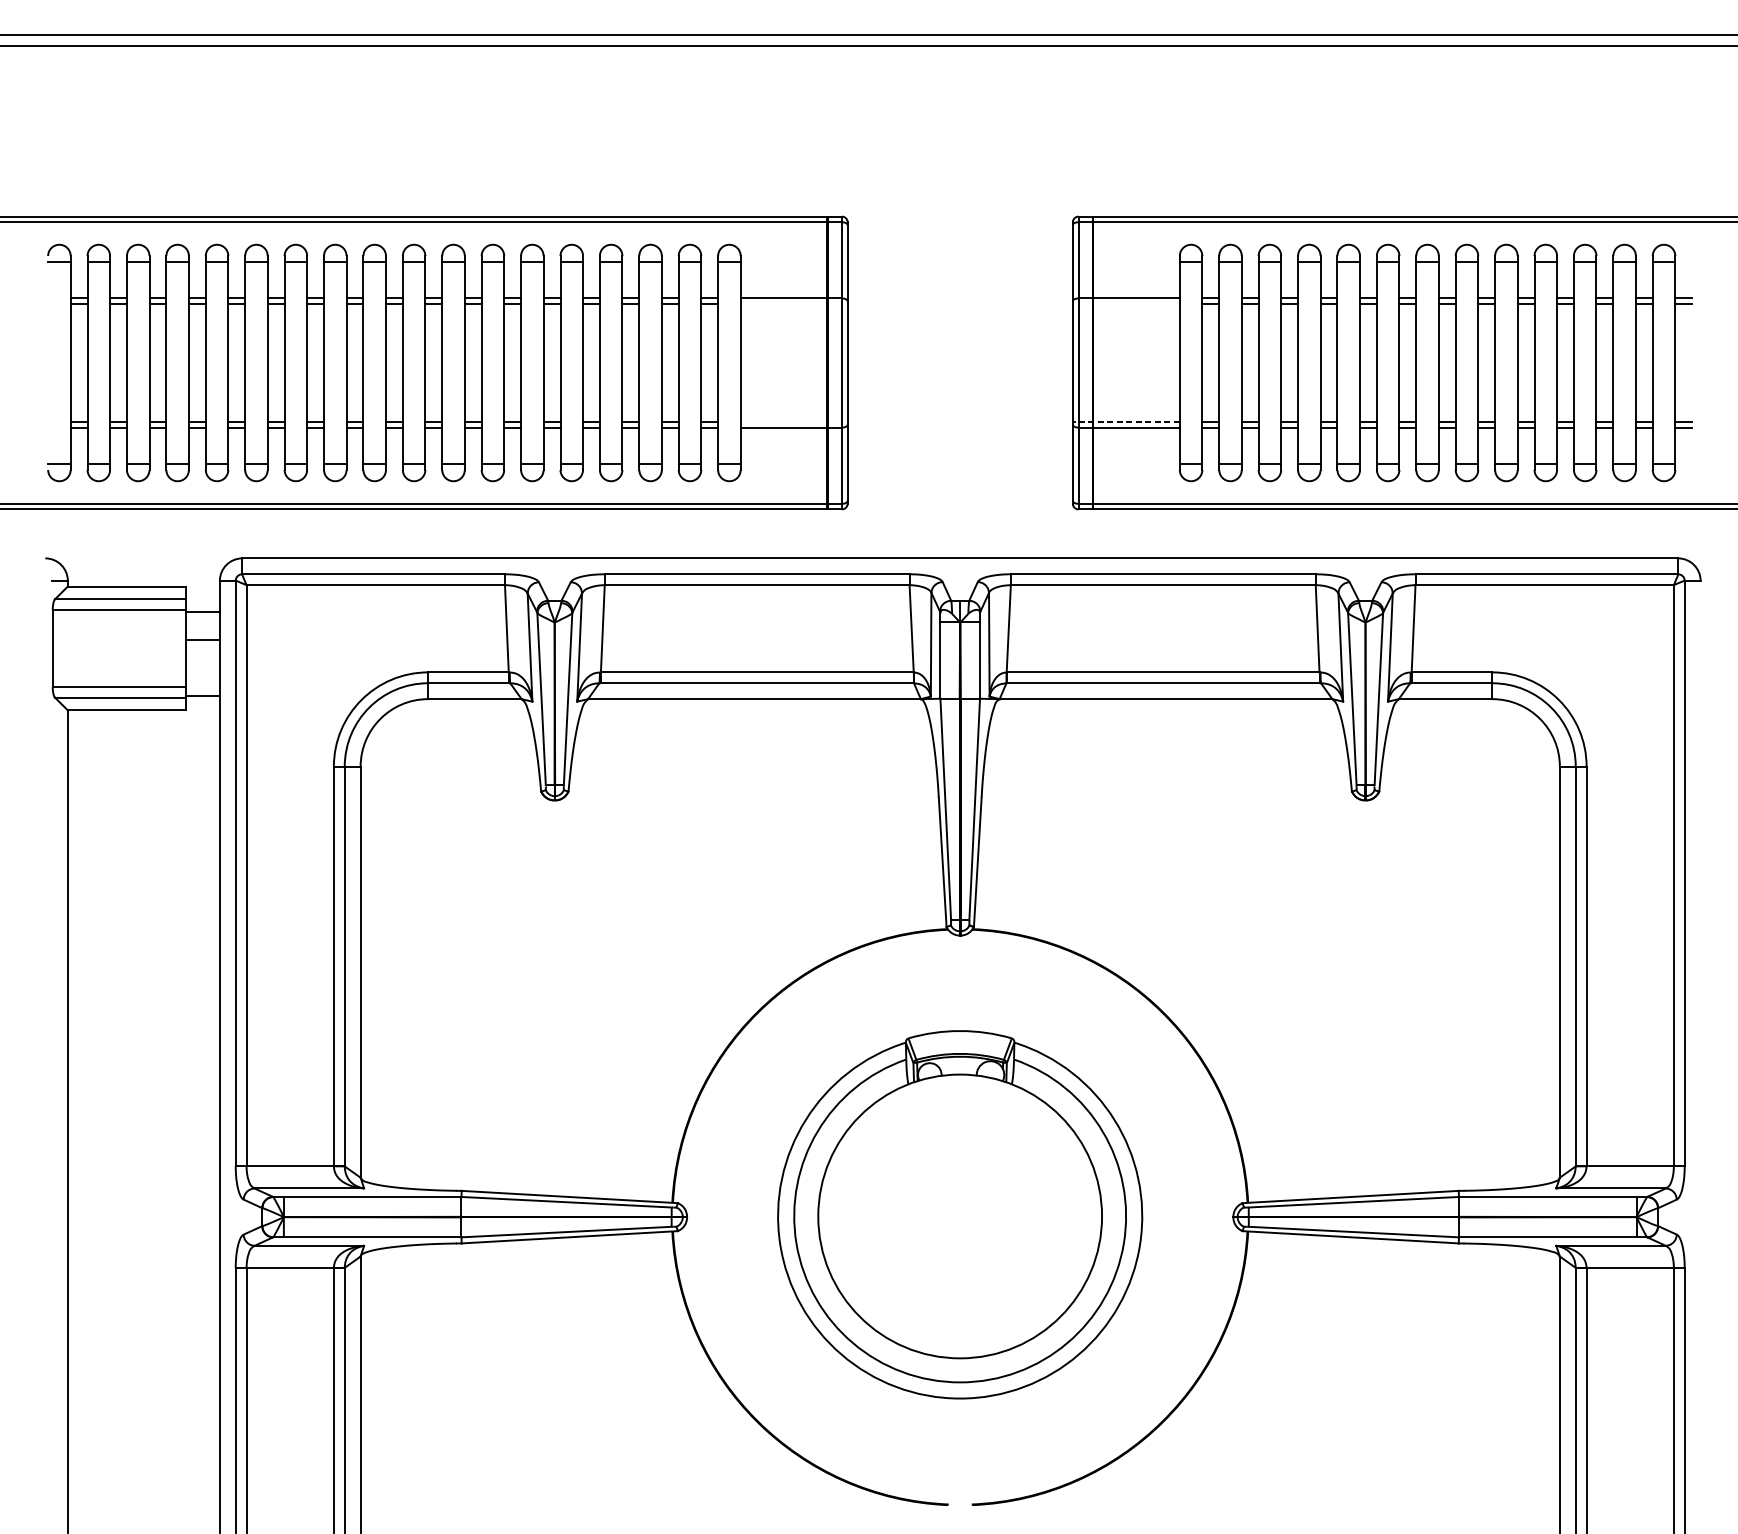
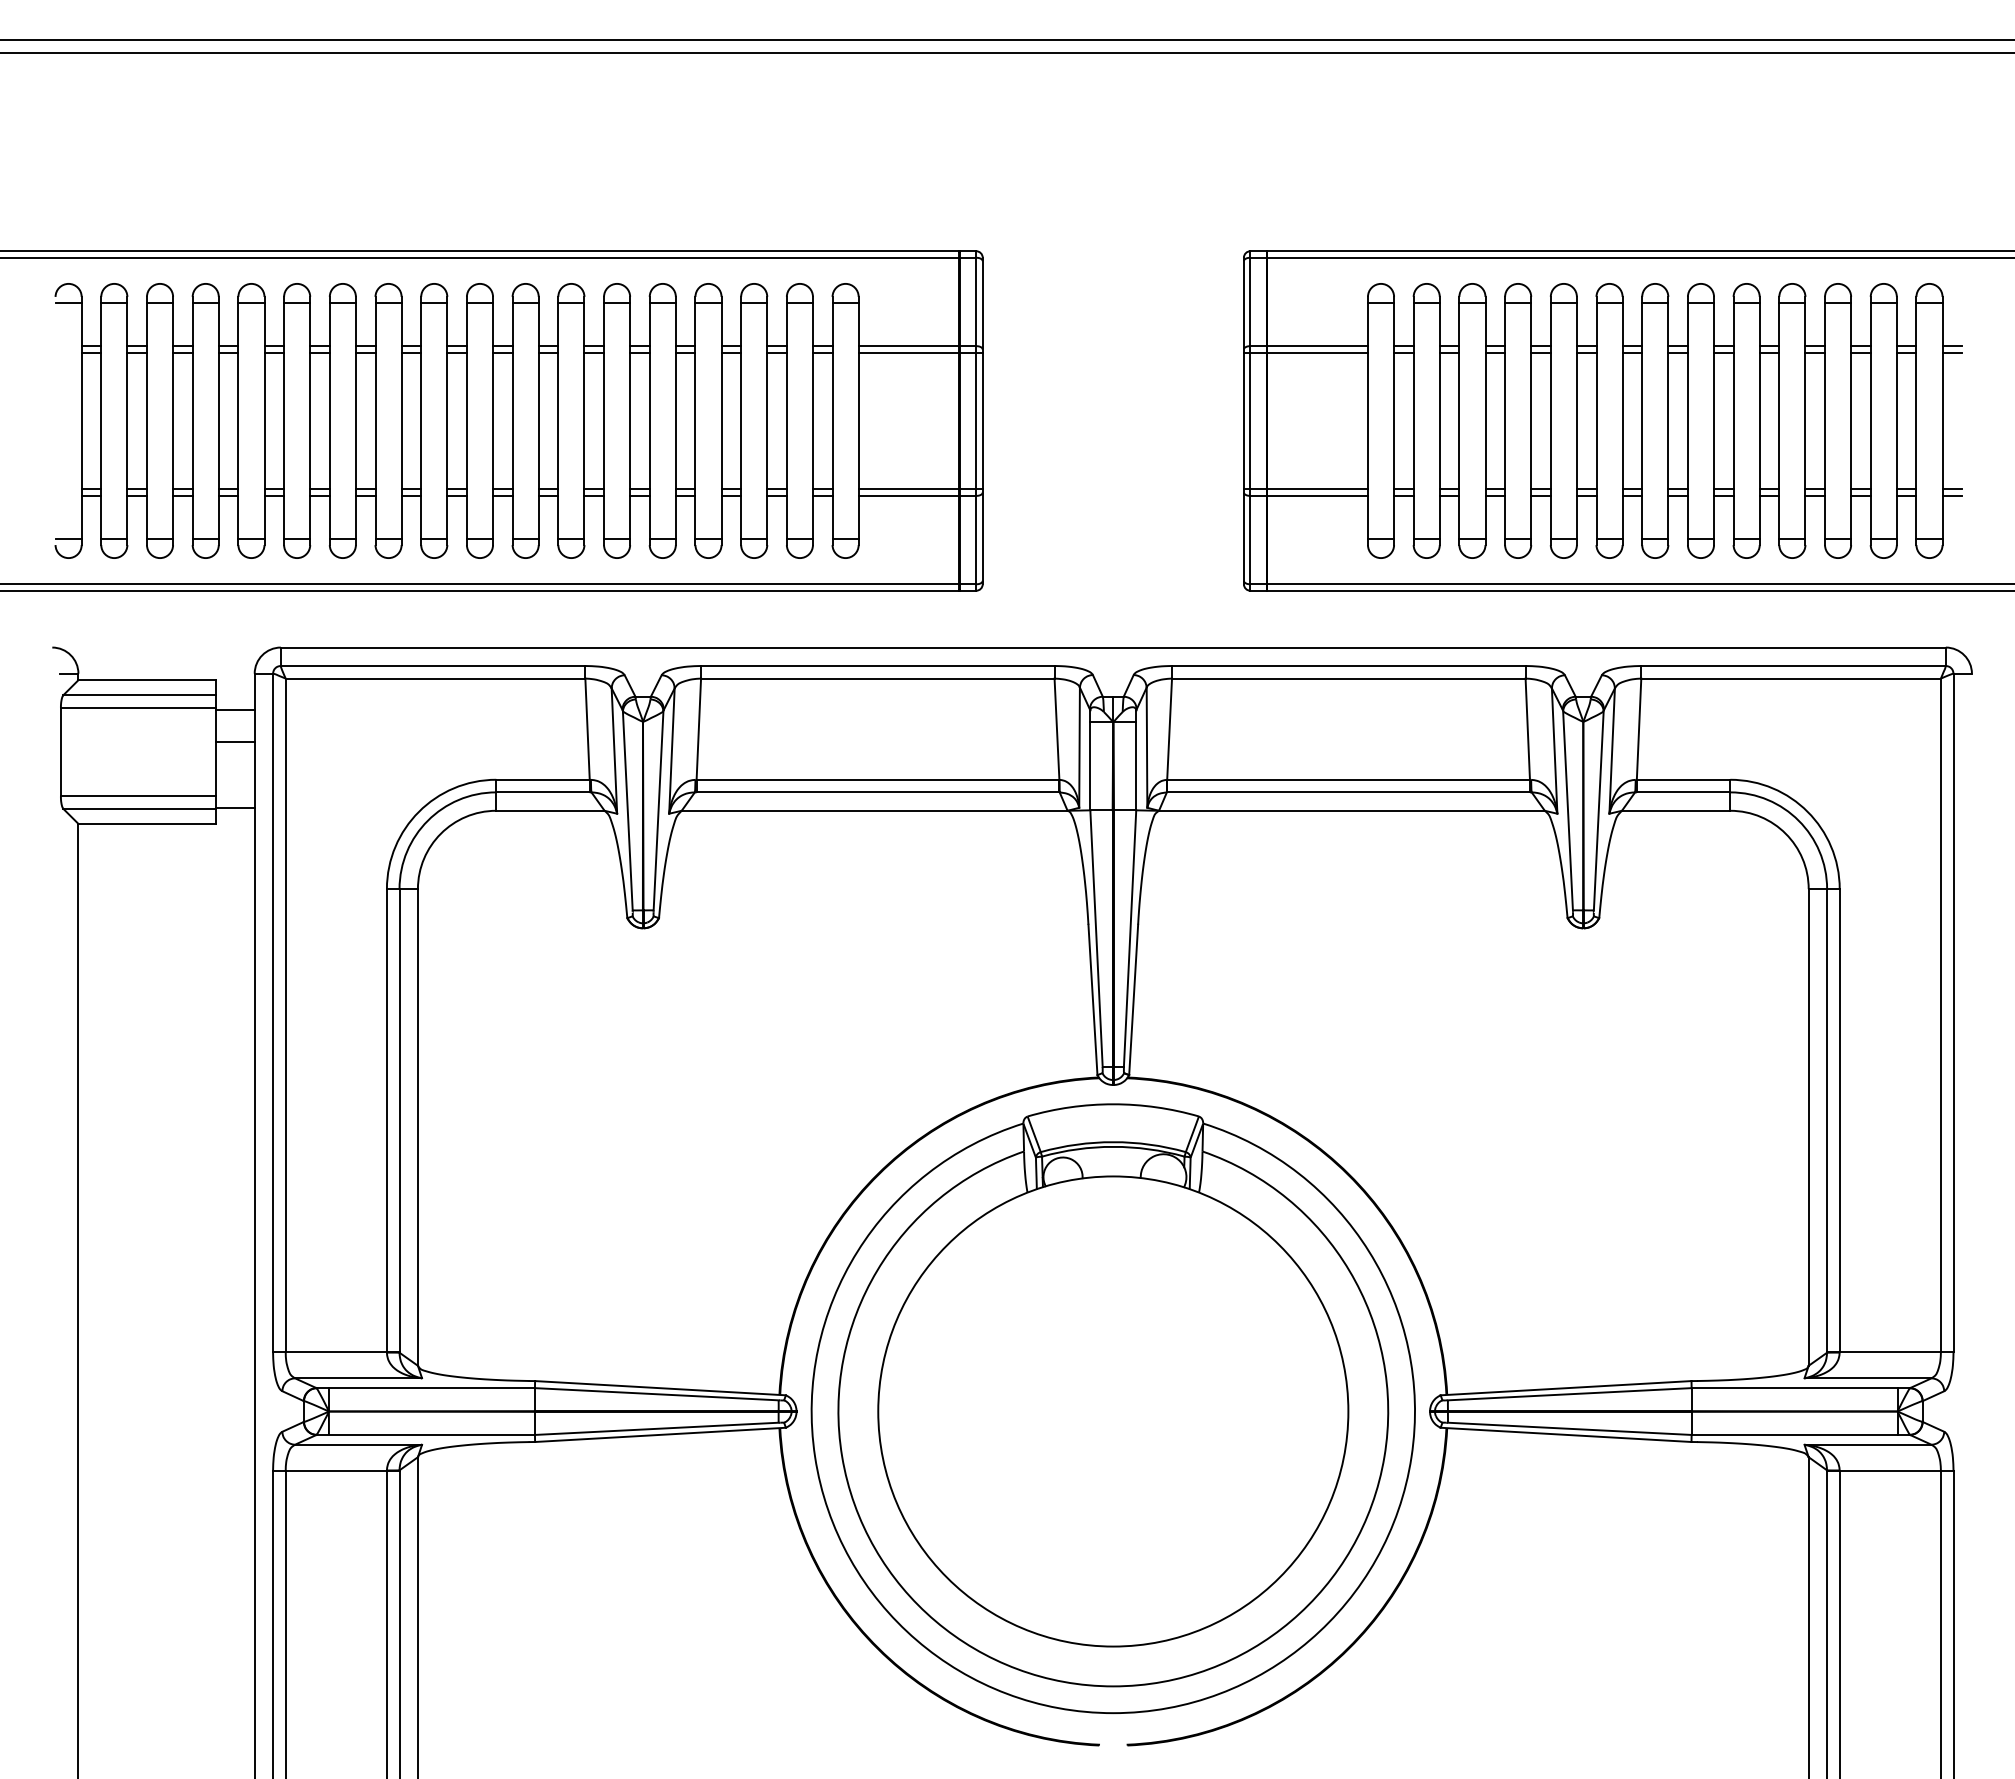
line: (793, 303) -> (920, 352), added
line: (1125, 303) -> (1305, 352), added
line: (793, 422) -> (920, 489), added
line: (1125, 422) -> (1305, 489), dashed -> solid
part: (959, 1214) -> (1112, 1408), size x1.43

